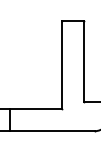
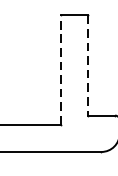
line: (83, 61) -> (87, 65), solid -> dashed
line: (61, 64) -> (60, 69), solid -> dashed

